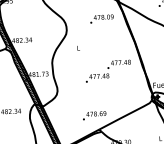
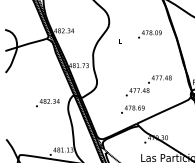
text: (101, 19) -> (149, 34), moved
text: (108, 70) -> (148, 85), moved

